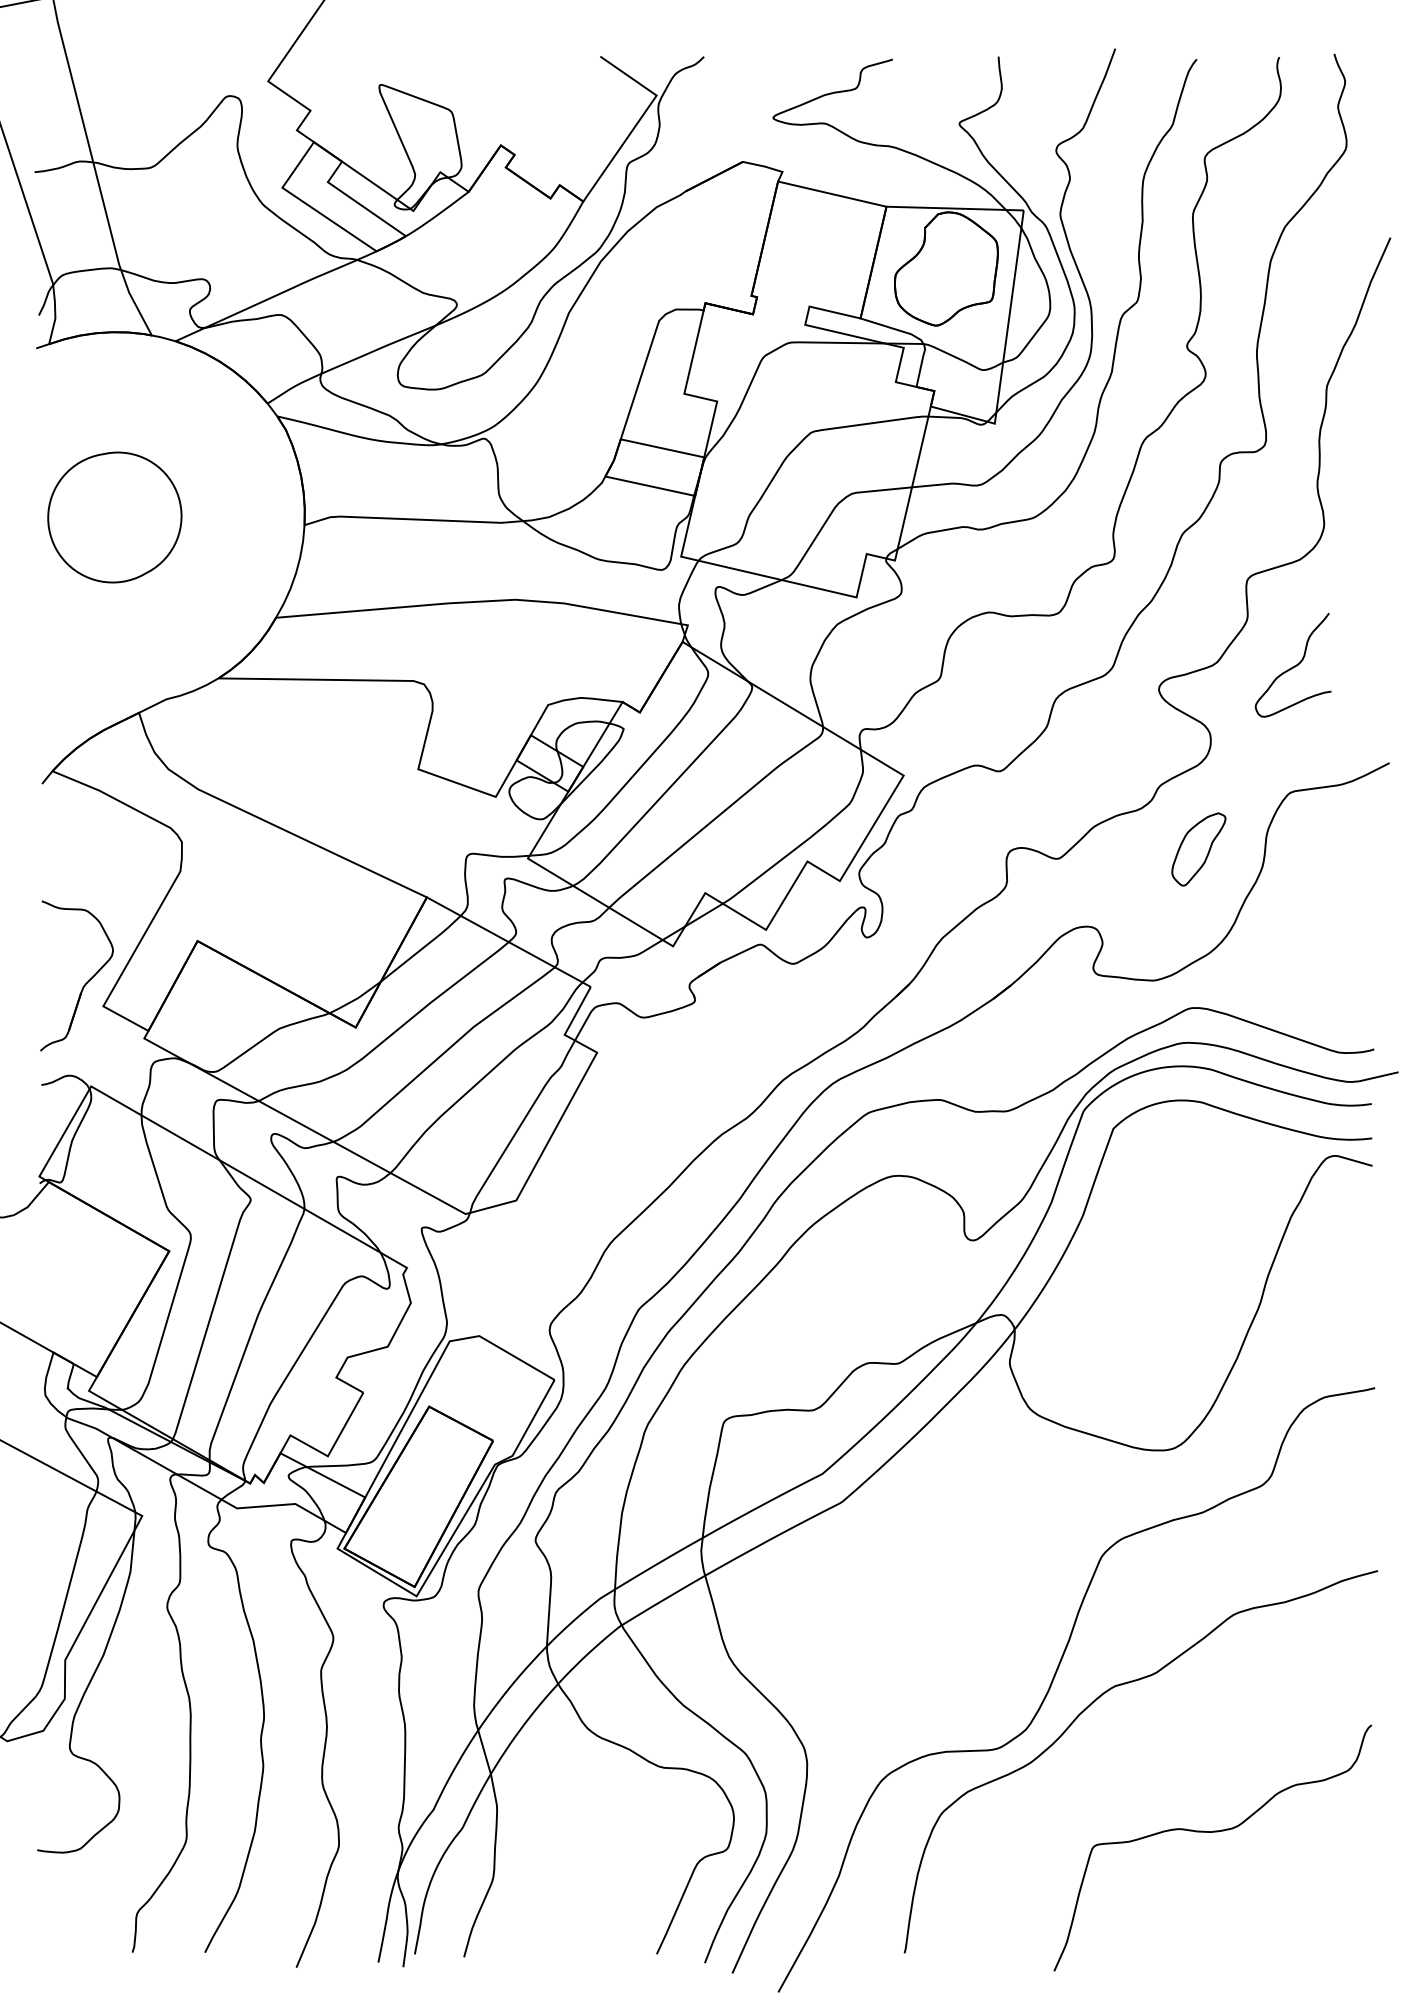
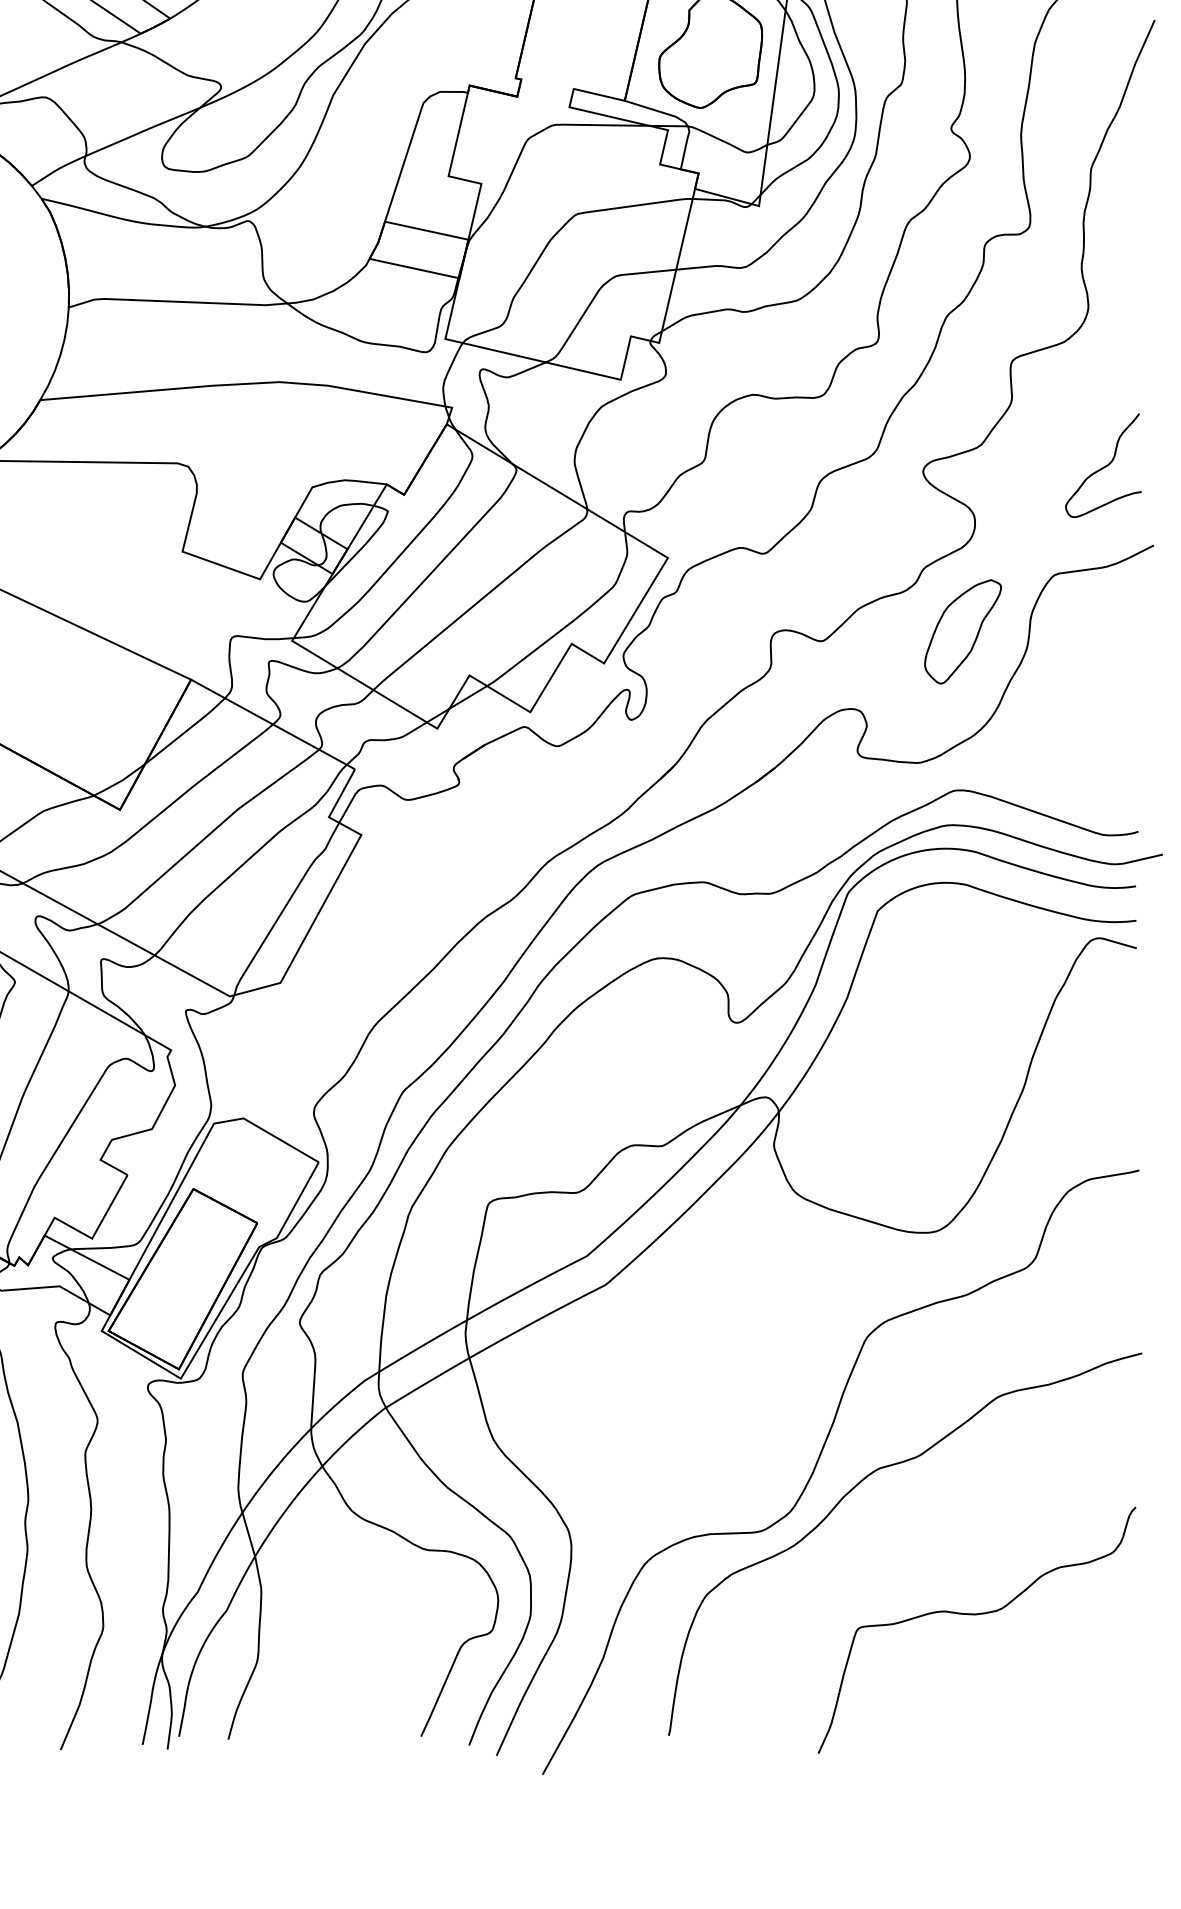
curve: (1292, 666) -> (1102, 466), moved
part: (1198, 849) -> (962, 631), size x1.43

